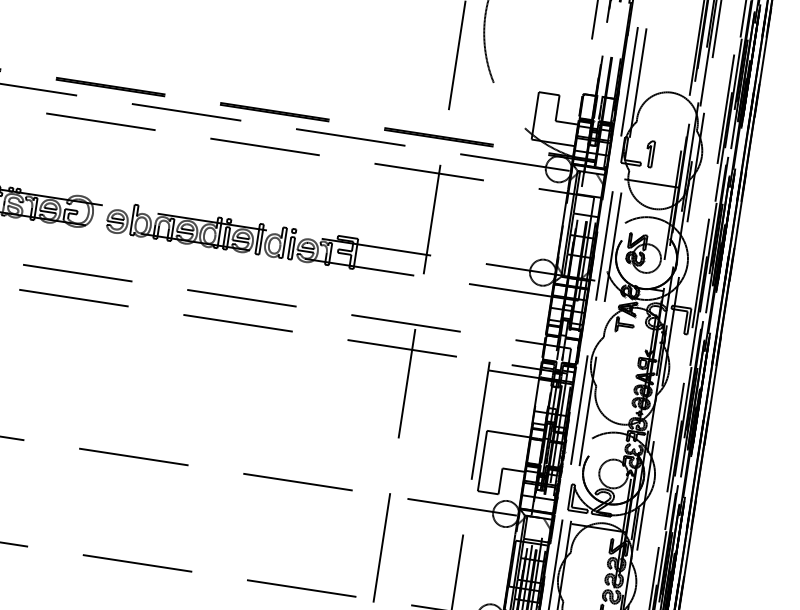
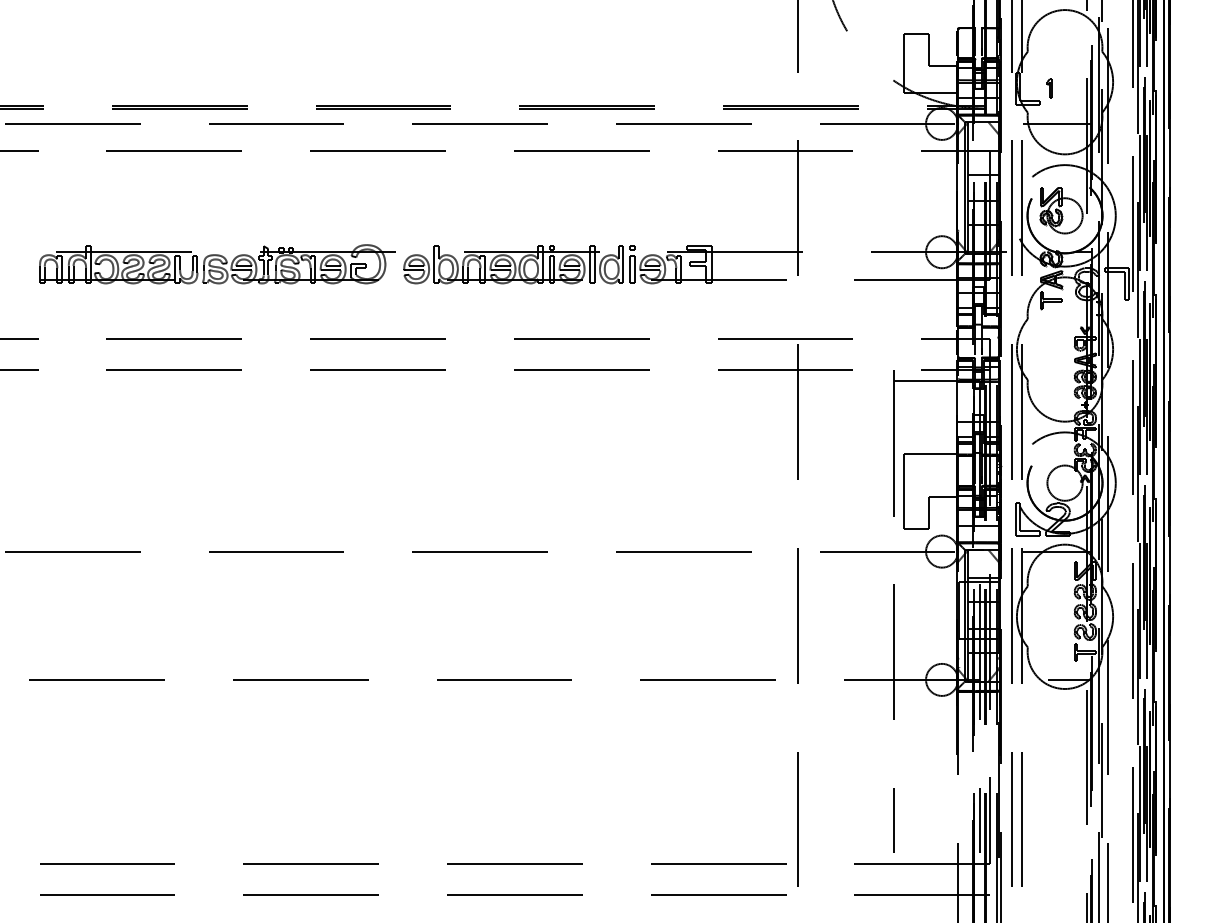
part: (649, 154) -> (1049, 88), size x0.6

